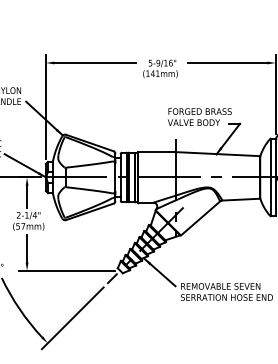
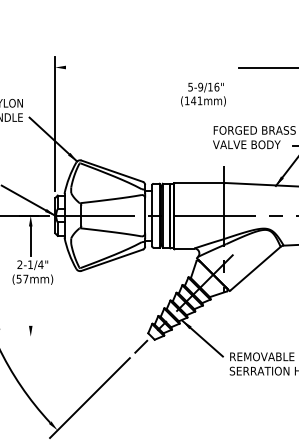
line: (95, 62) -> (119, 66), removed
text: (160, 68) -> (203, 94), moved
line: (27, 248) -> (31, 307), removed
line: (66, 270) -> (81, 336), removed

